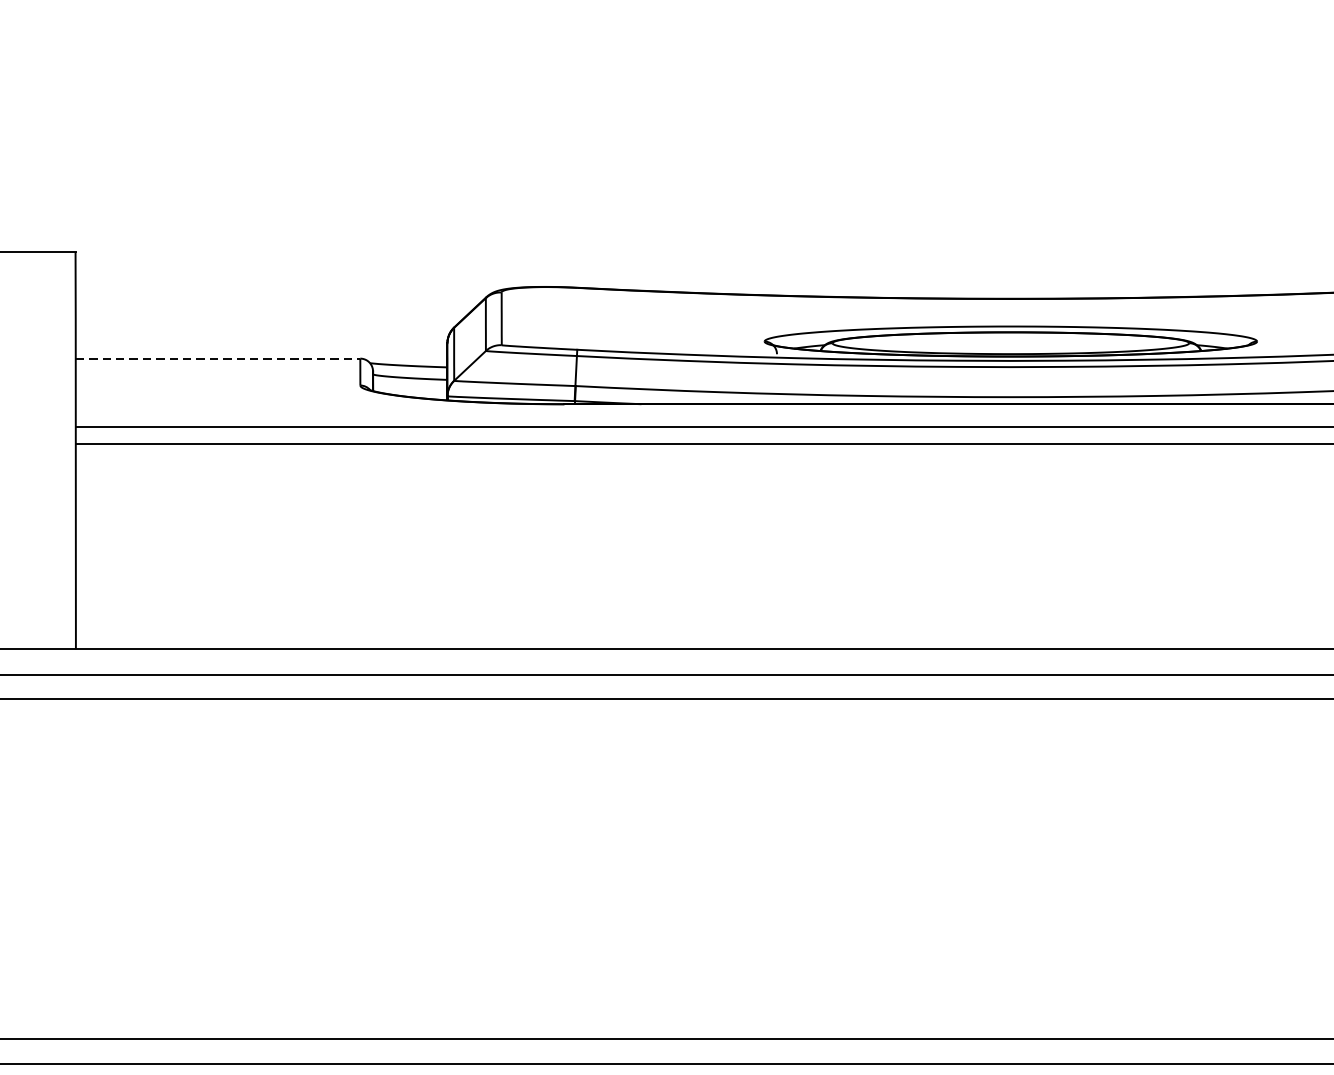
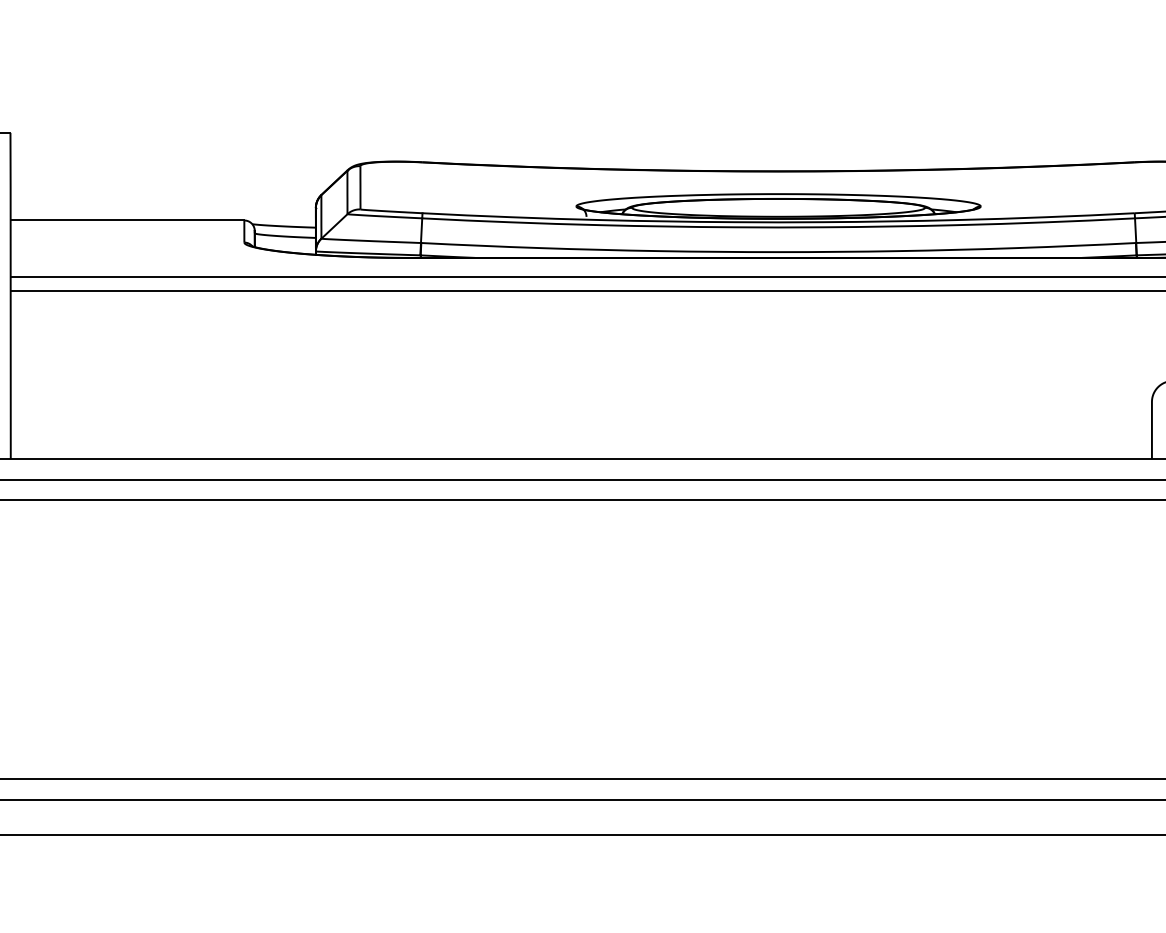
line: (218, 358) -> (127, 220), dashed -> solid

